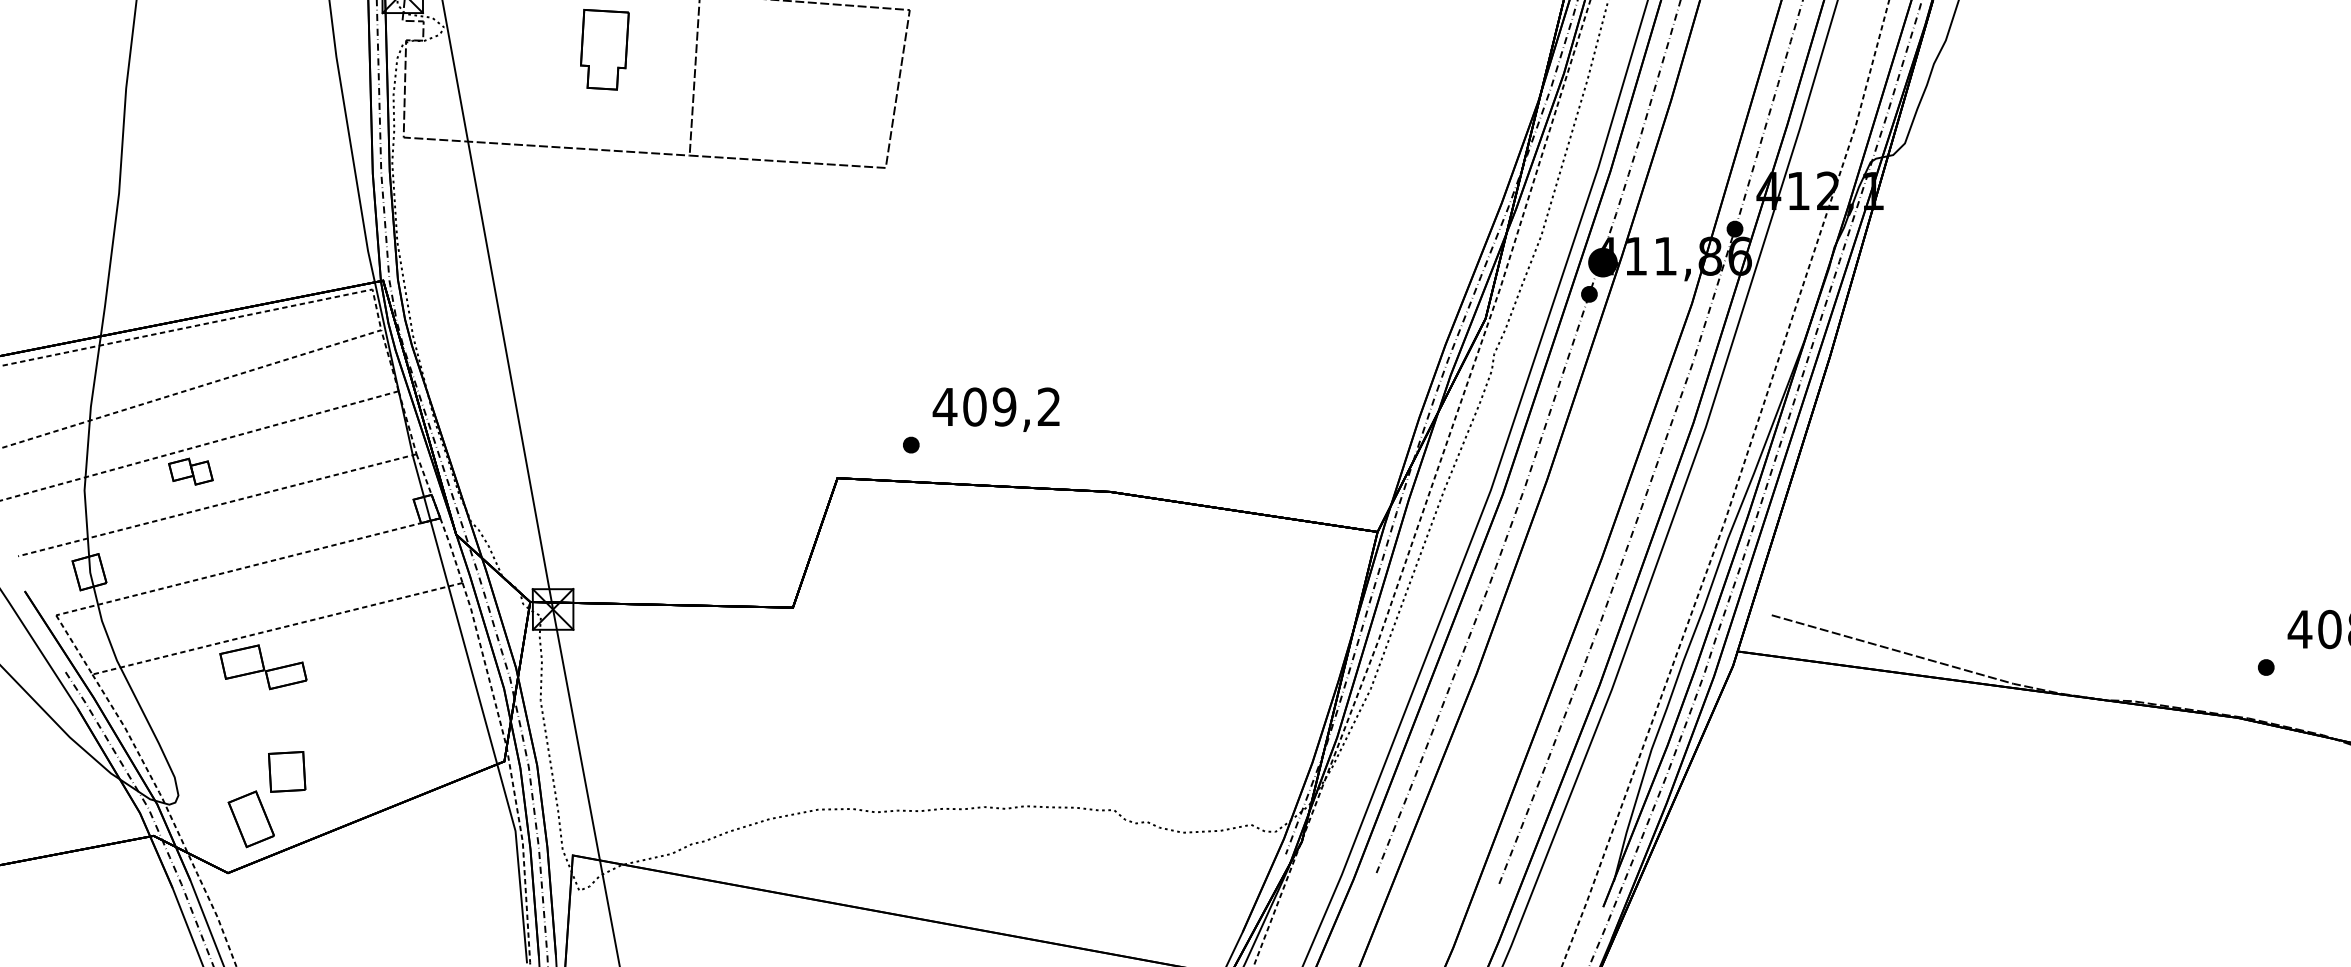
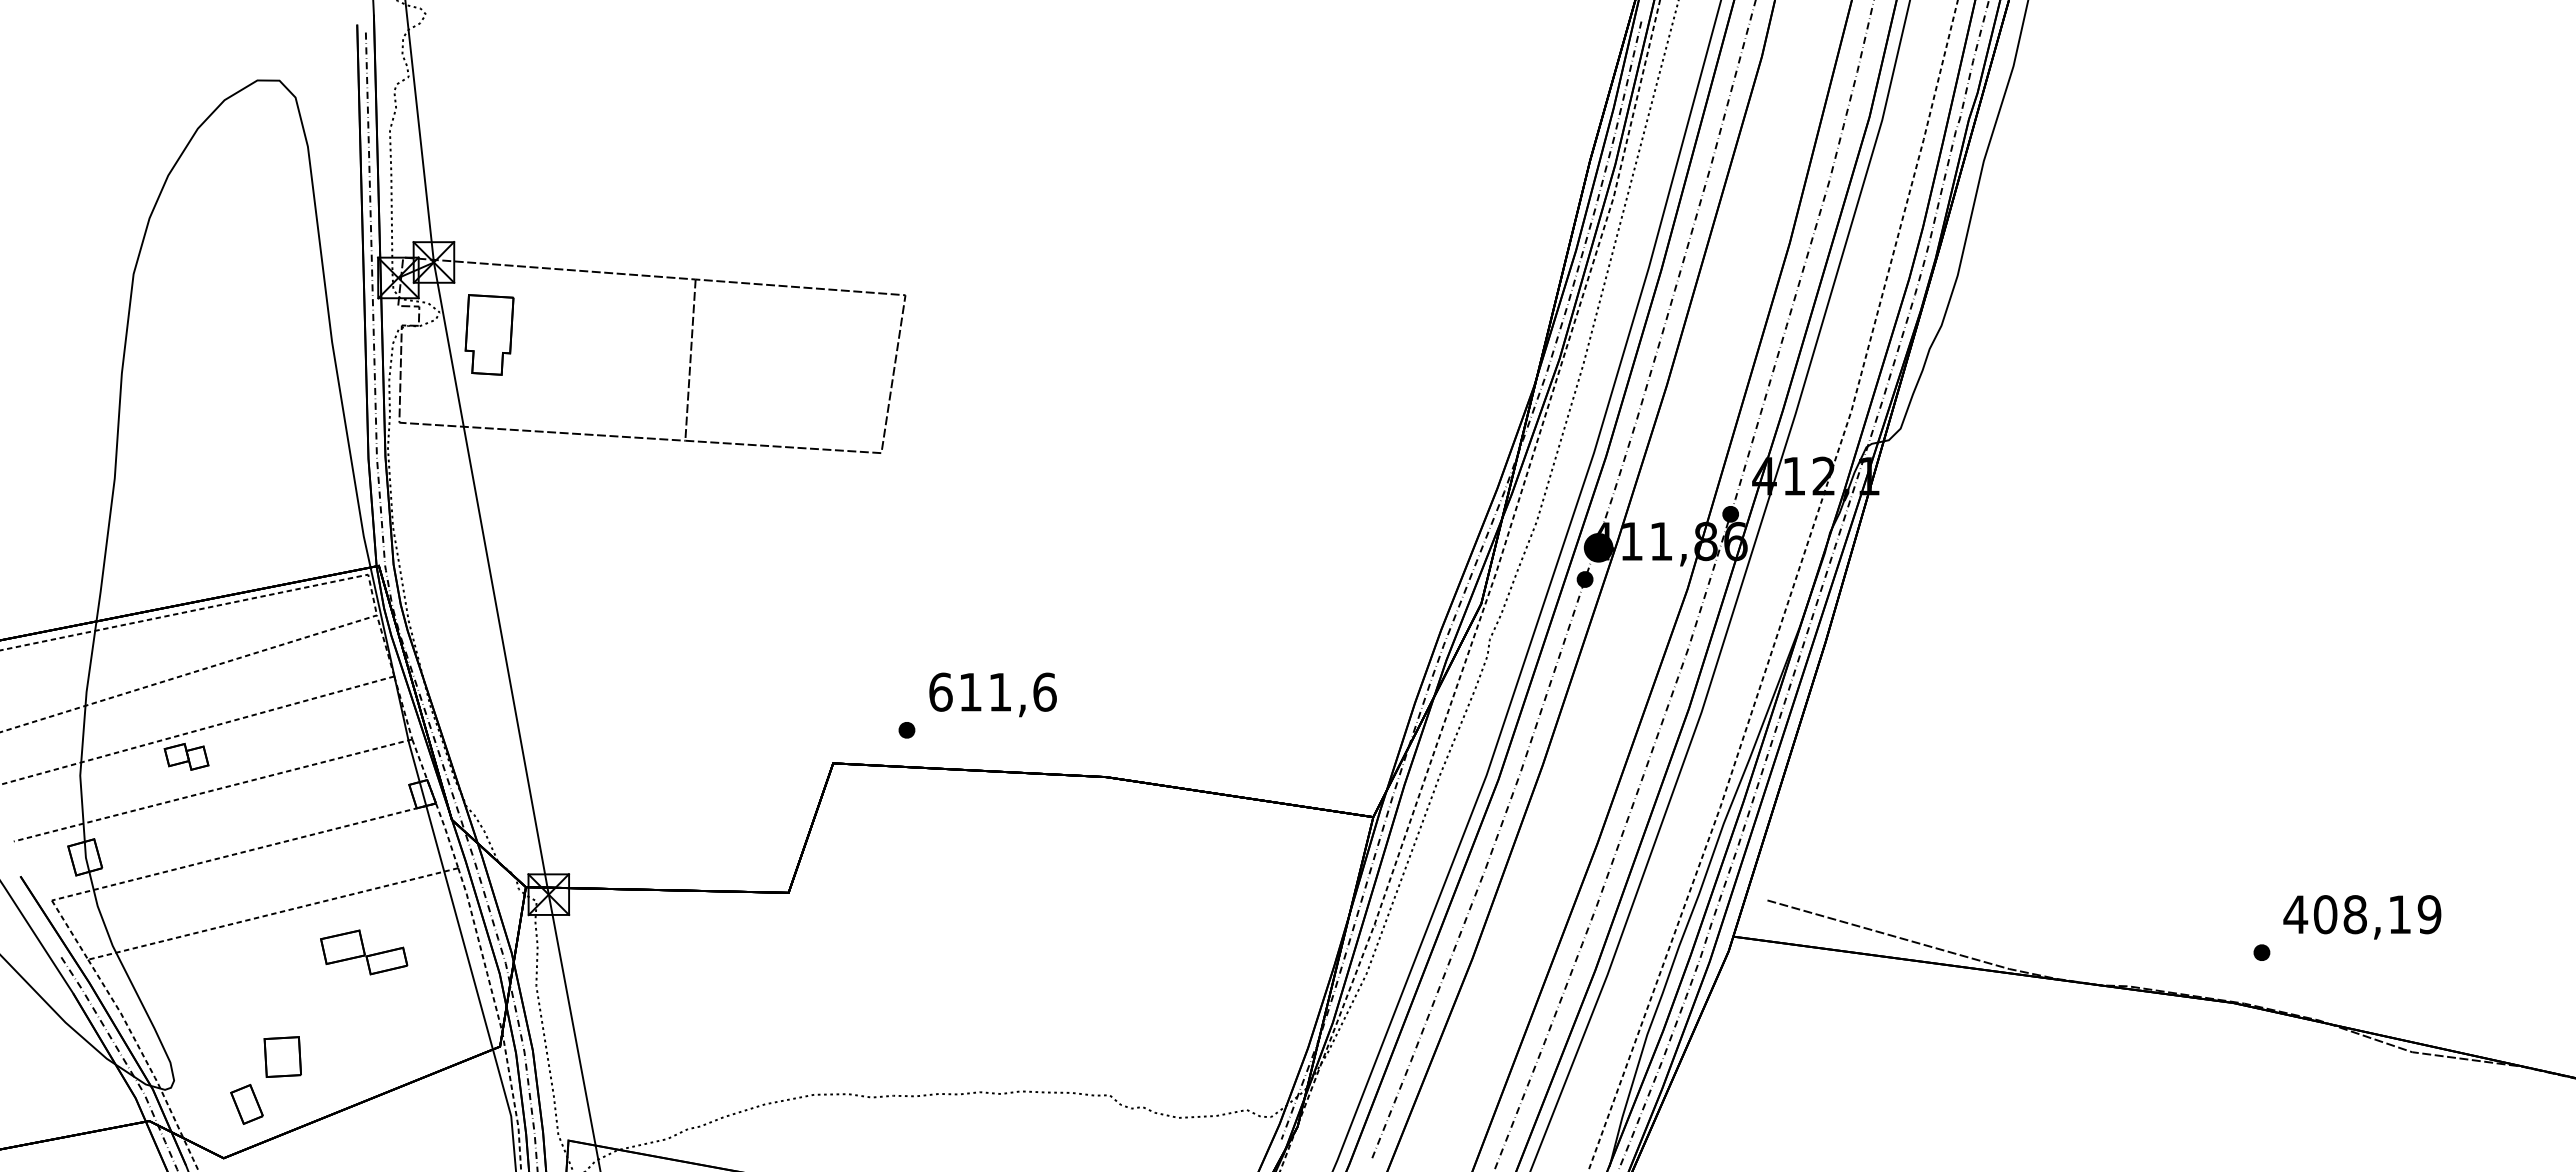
part: (604, 49) -> (489, 334), moved
text: (996, 406) -> (992, 691), 409,2 -> 611,6
part: (263, 667) -> (364, 952), moved
part: (250, 819) -> (246, 1104), size x0.7

